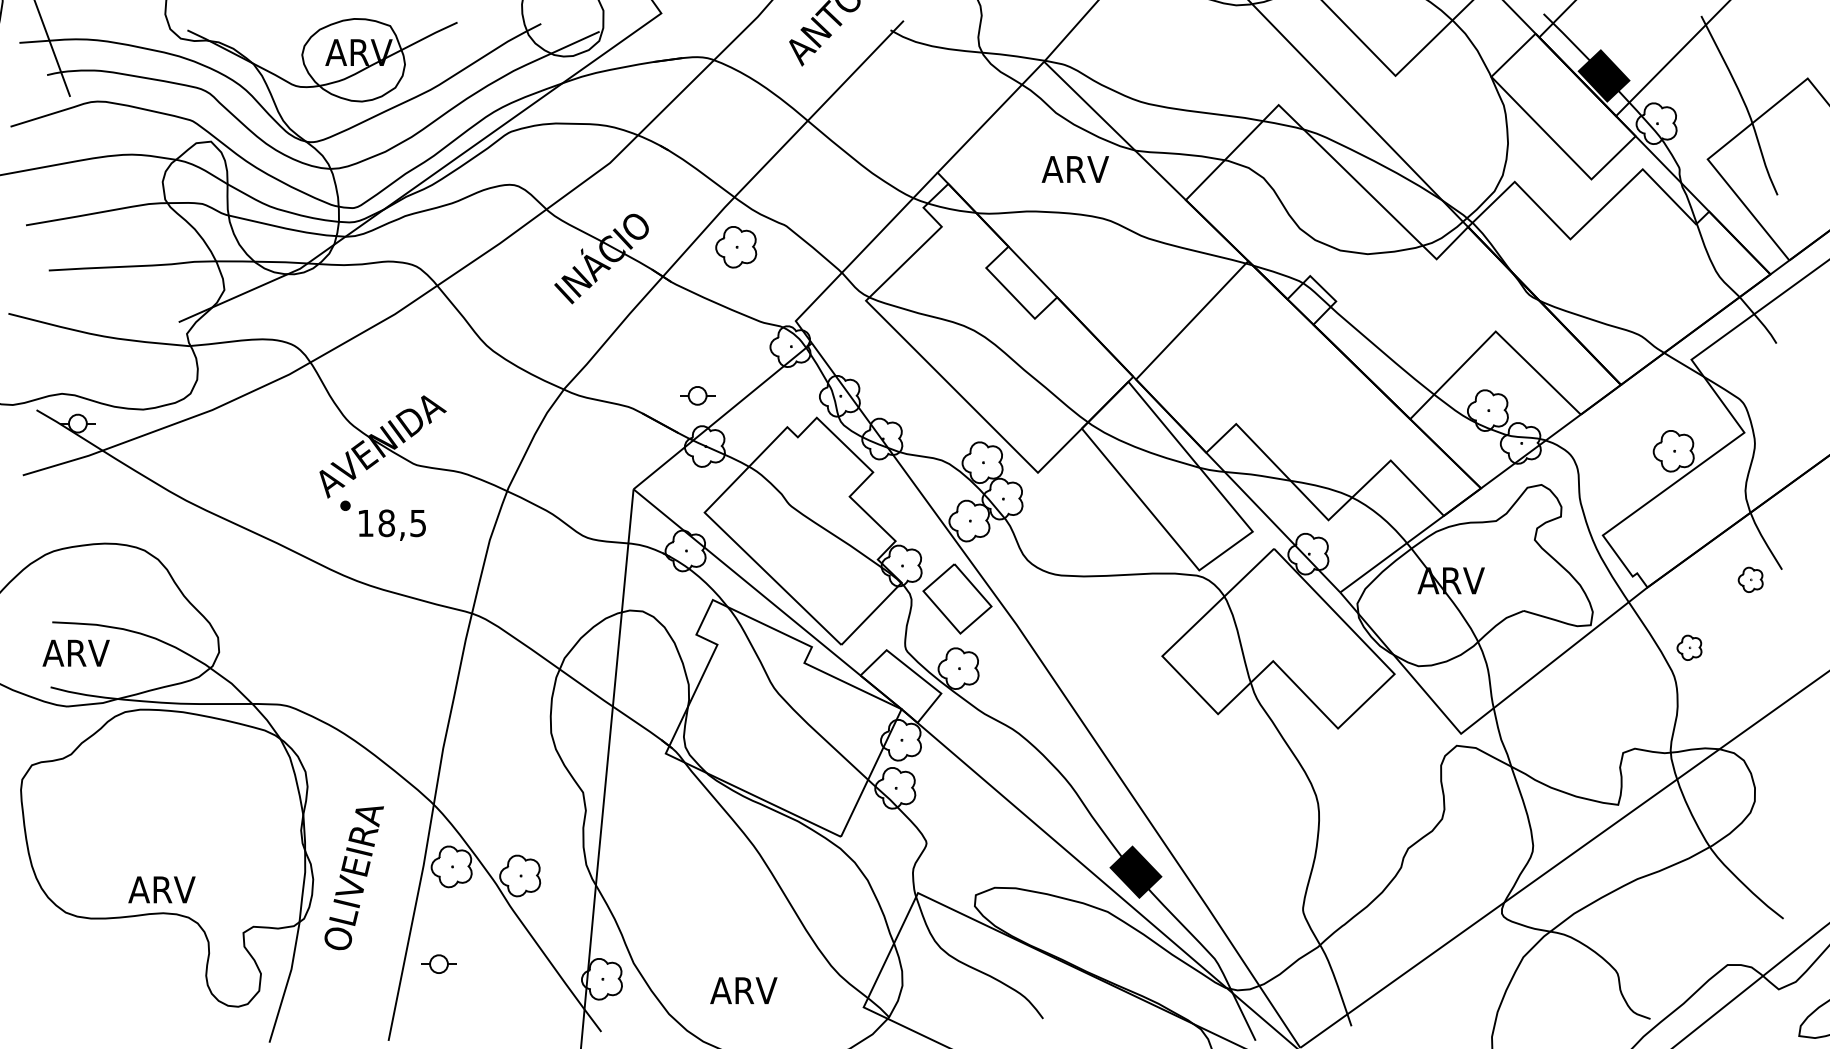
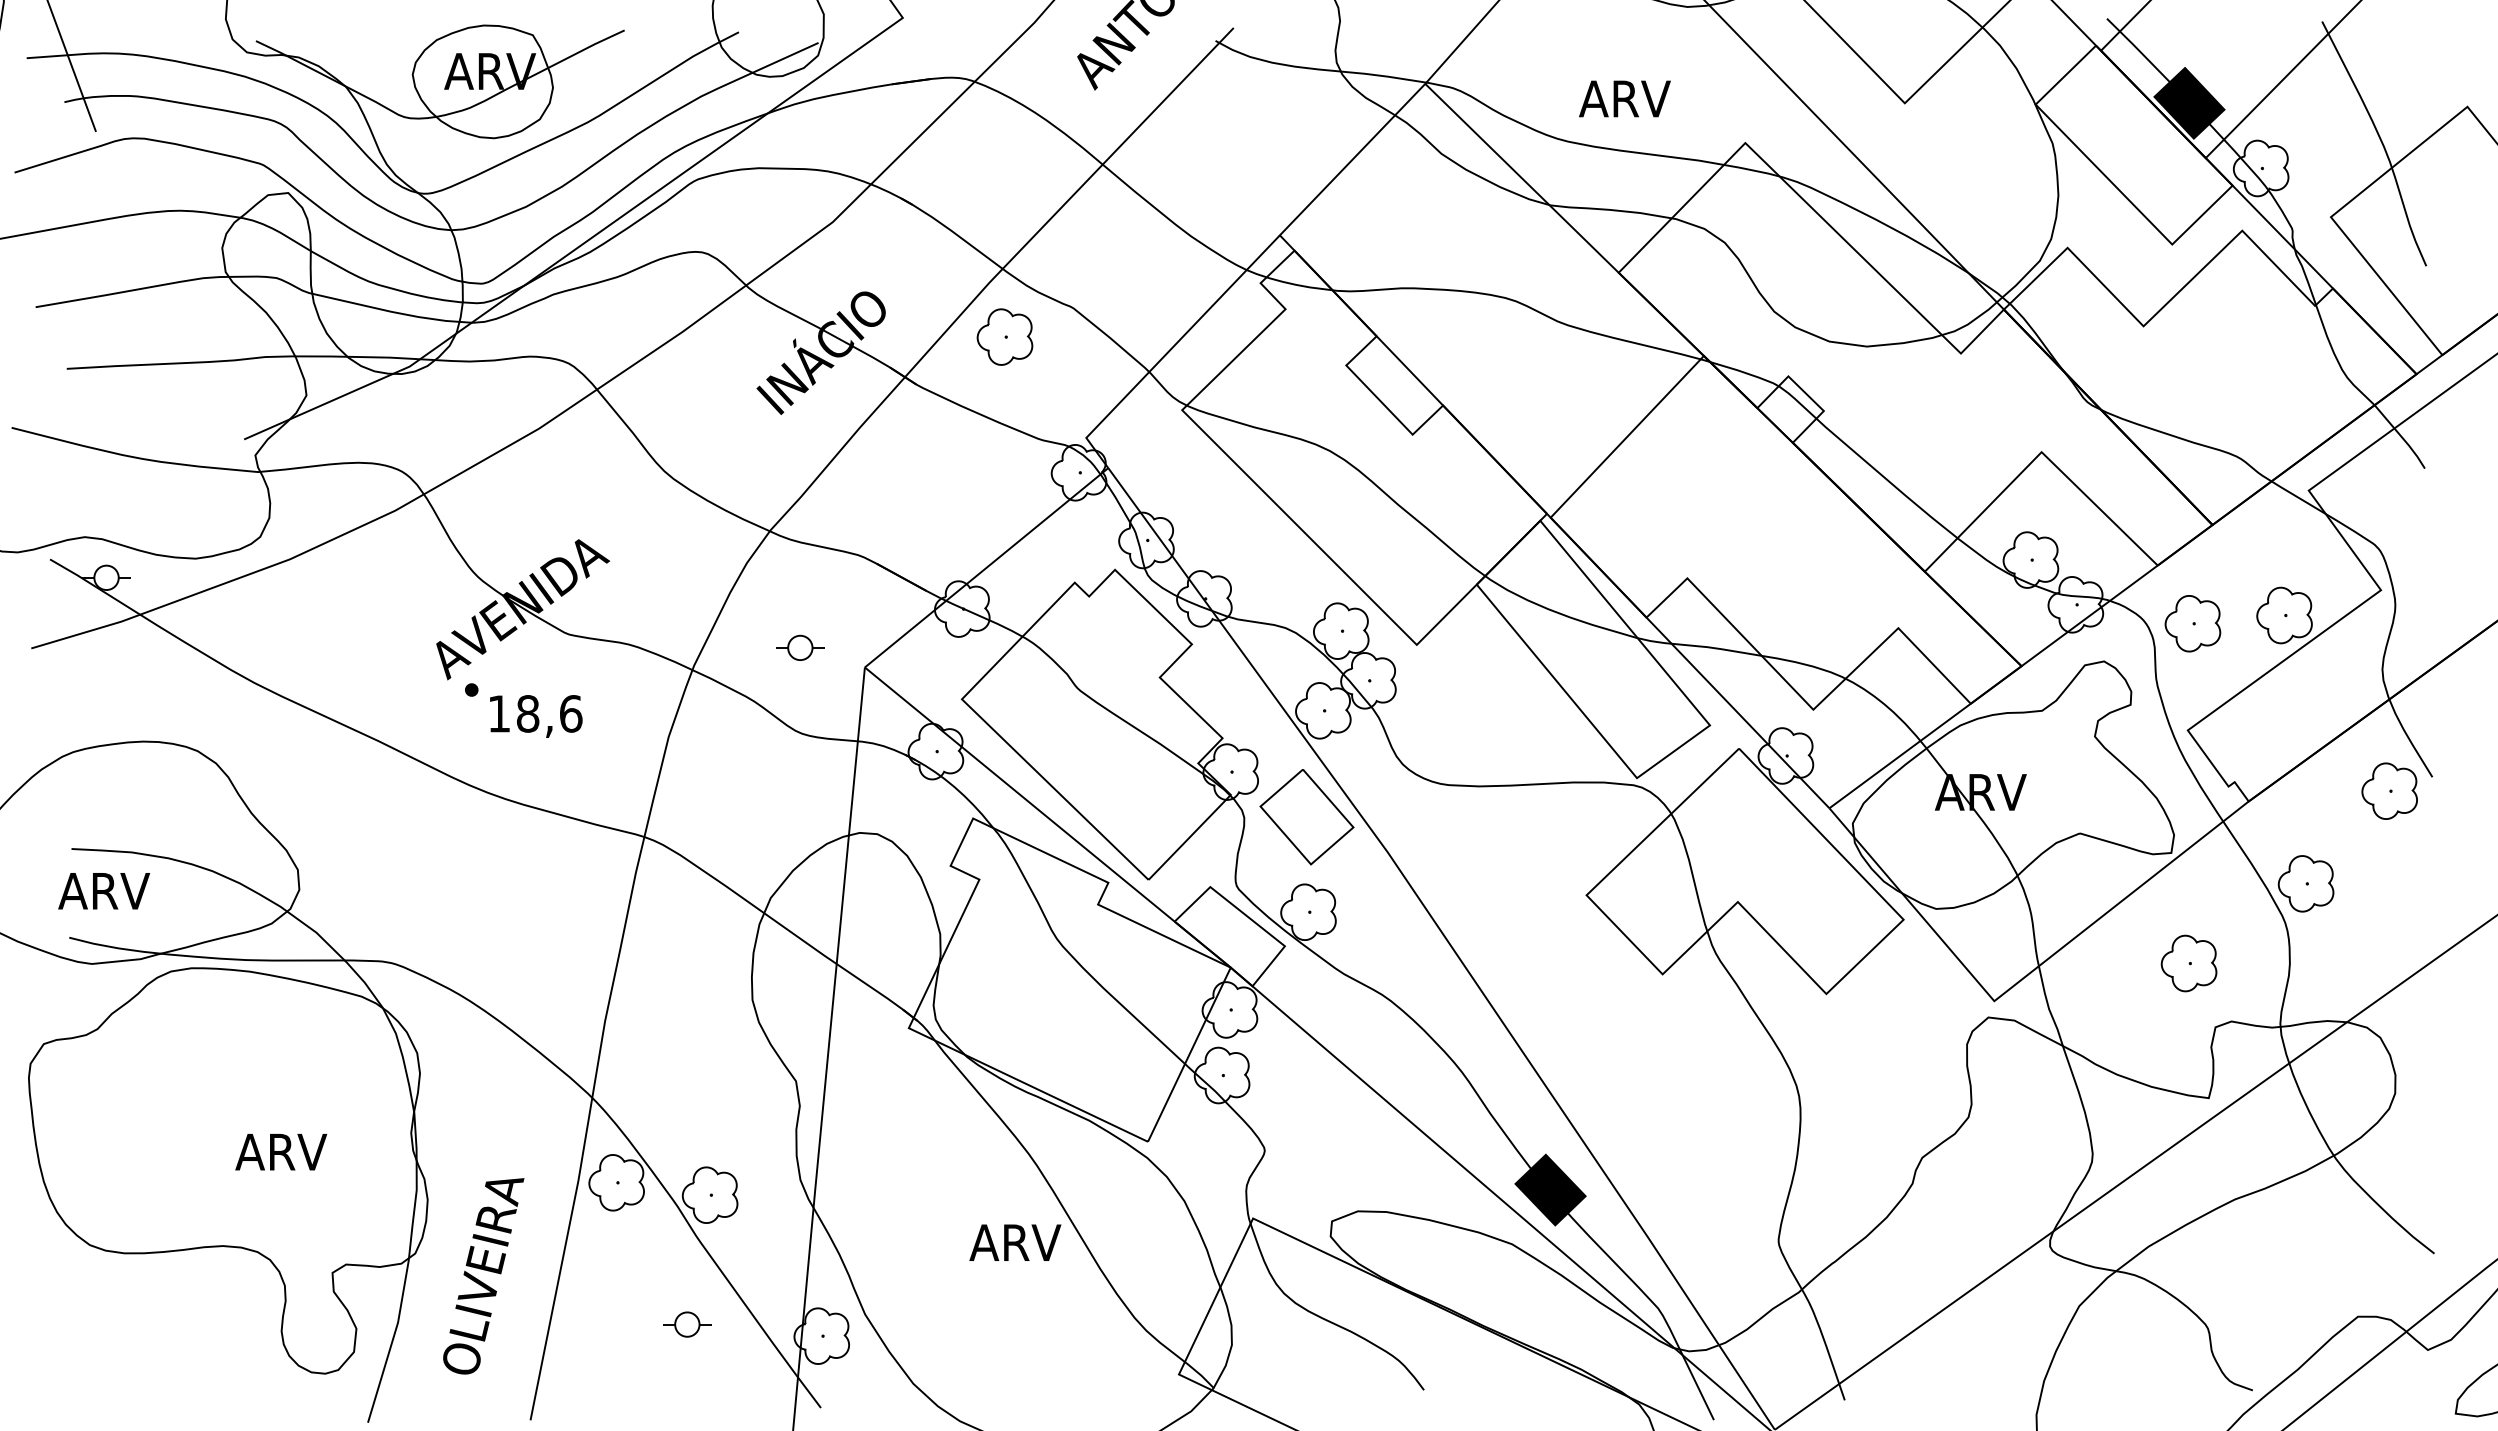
text: (1075, 169) -> (1624, 98), moved
part: (697, 395) -> (800, 647), moved
part: (1606, 457) -> (2192, 623), added
text: (418, 523) -> (571, 713), 18,5 -> 18,6
part: (1750, 579) -> (2389, 790), size x1.67
part: (1689, 647) -> (2305, 883), size x1.67
part: (1603, 706) -> (2188, 963), added
text: (354, 878) -> (483, 1276), moved
text: (162, 890) -> (281, 1152), moved
part: (439, 964) -> (687, 1324), moved
text: (743, 990) -> (1015, 1242), moved

